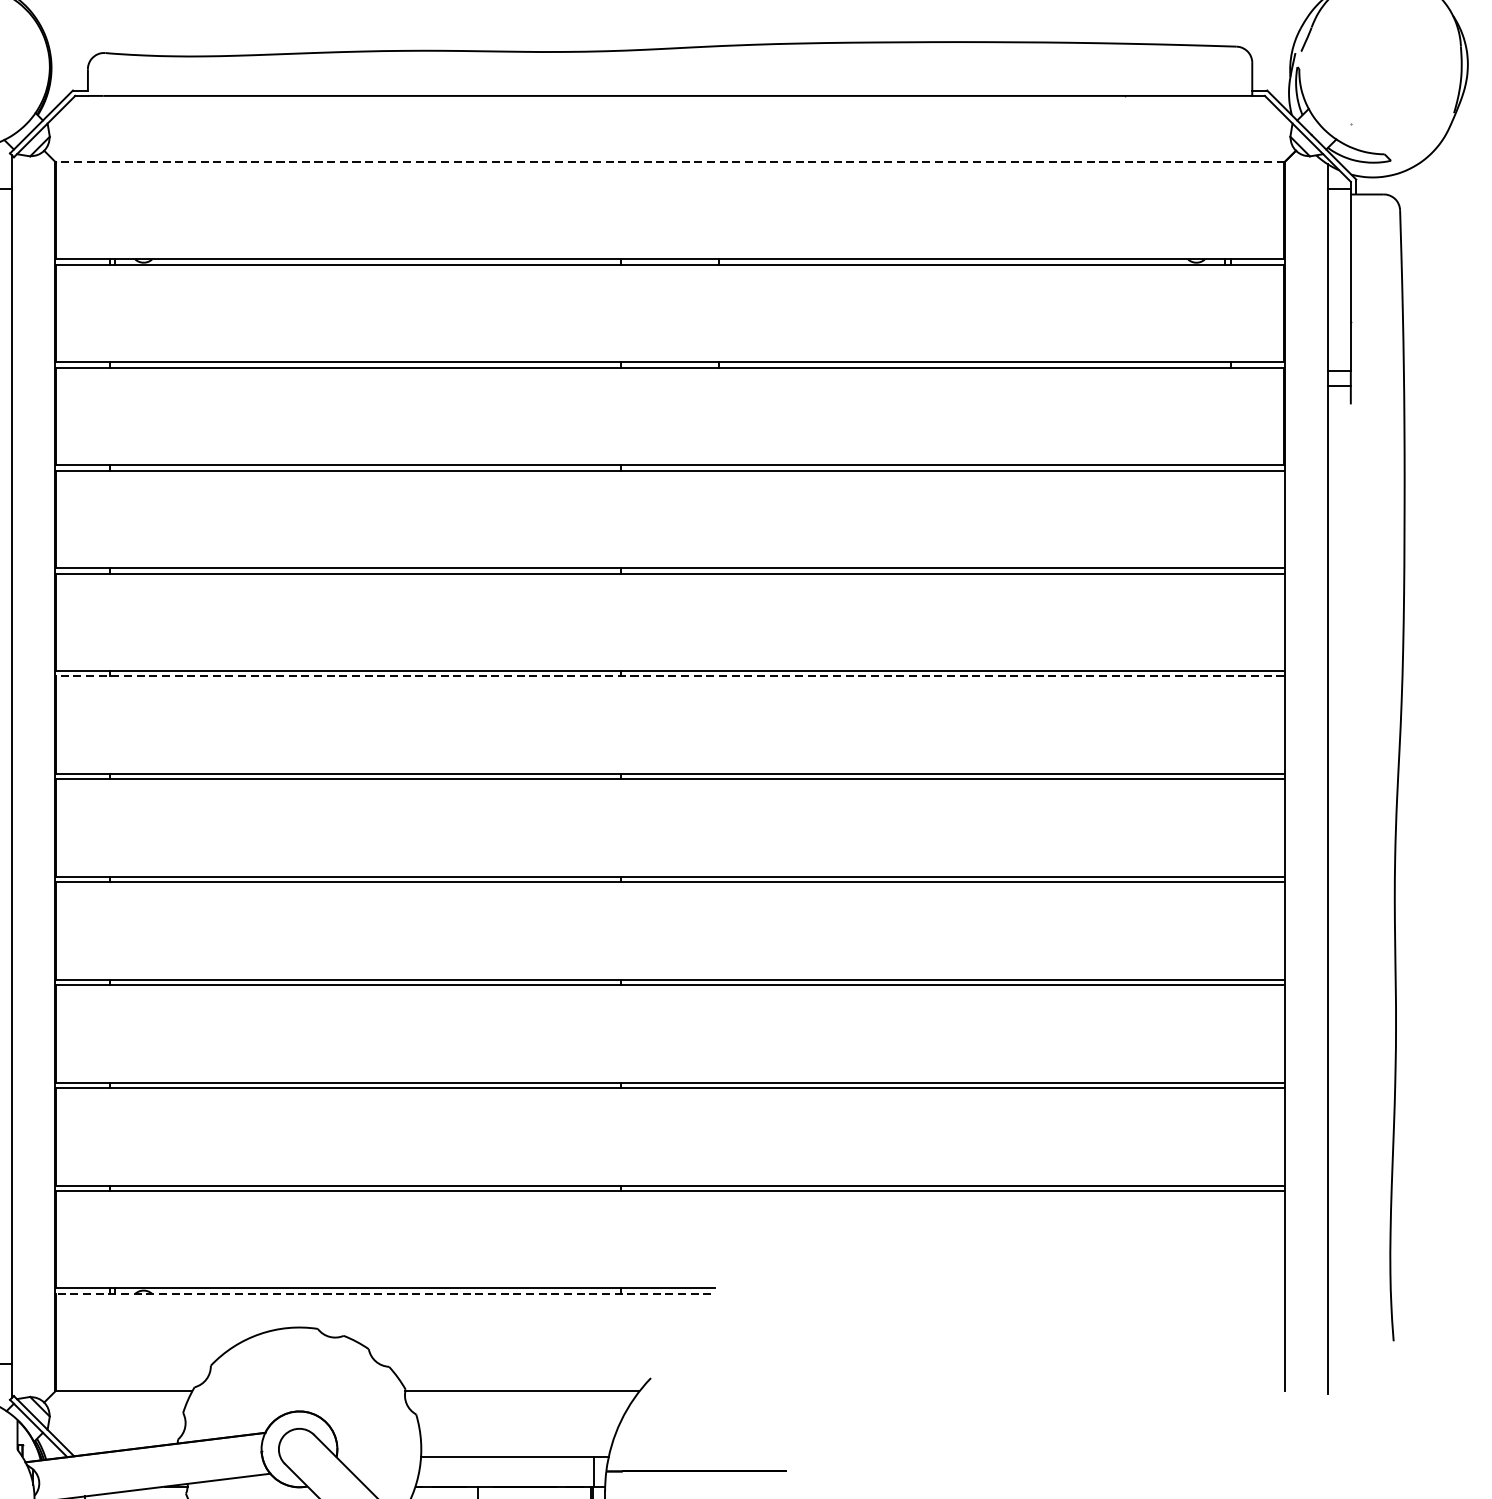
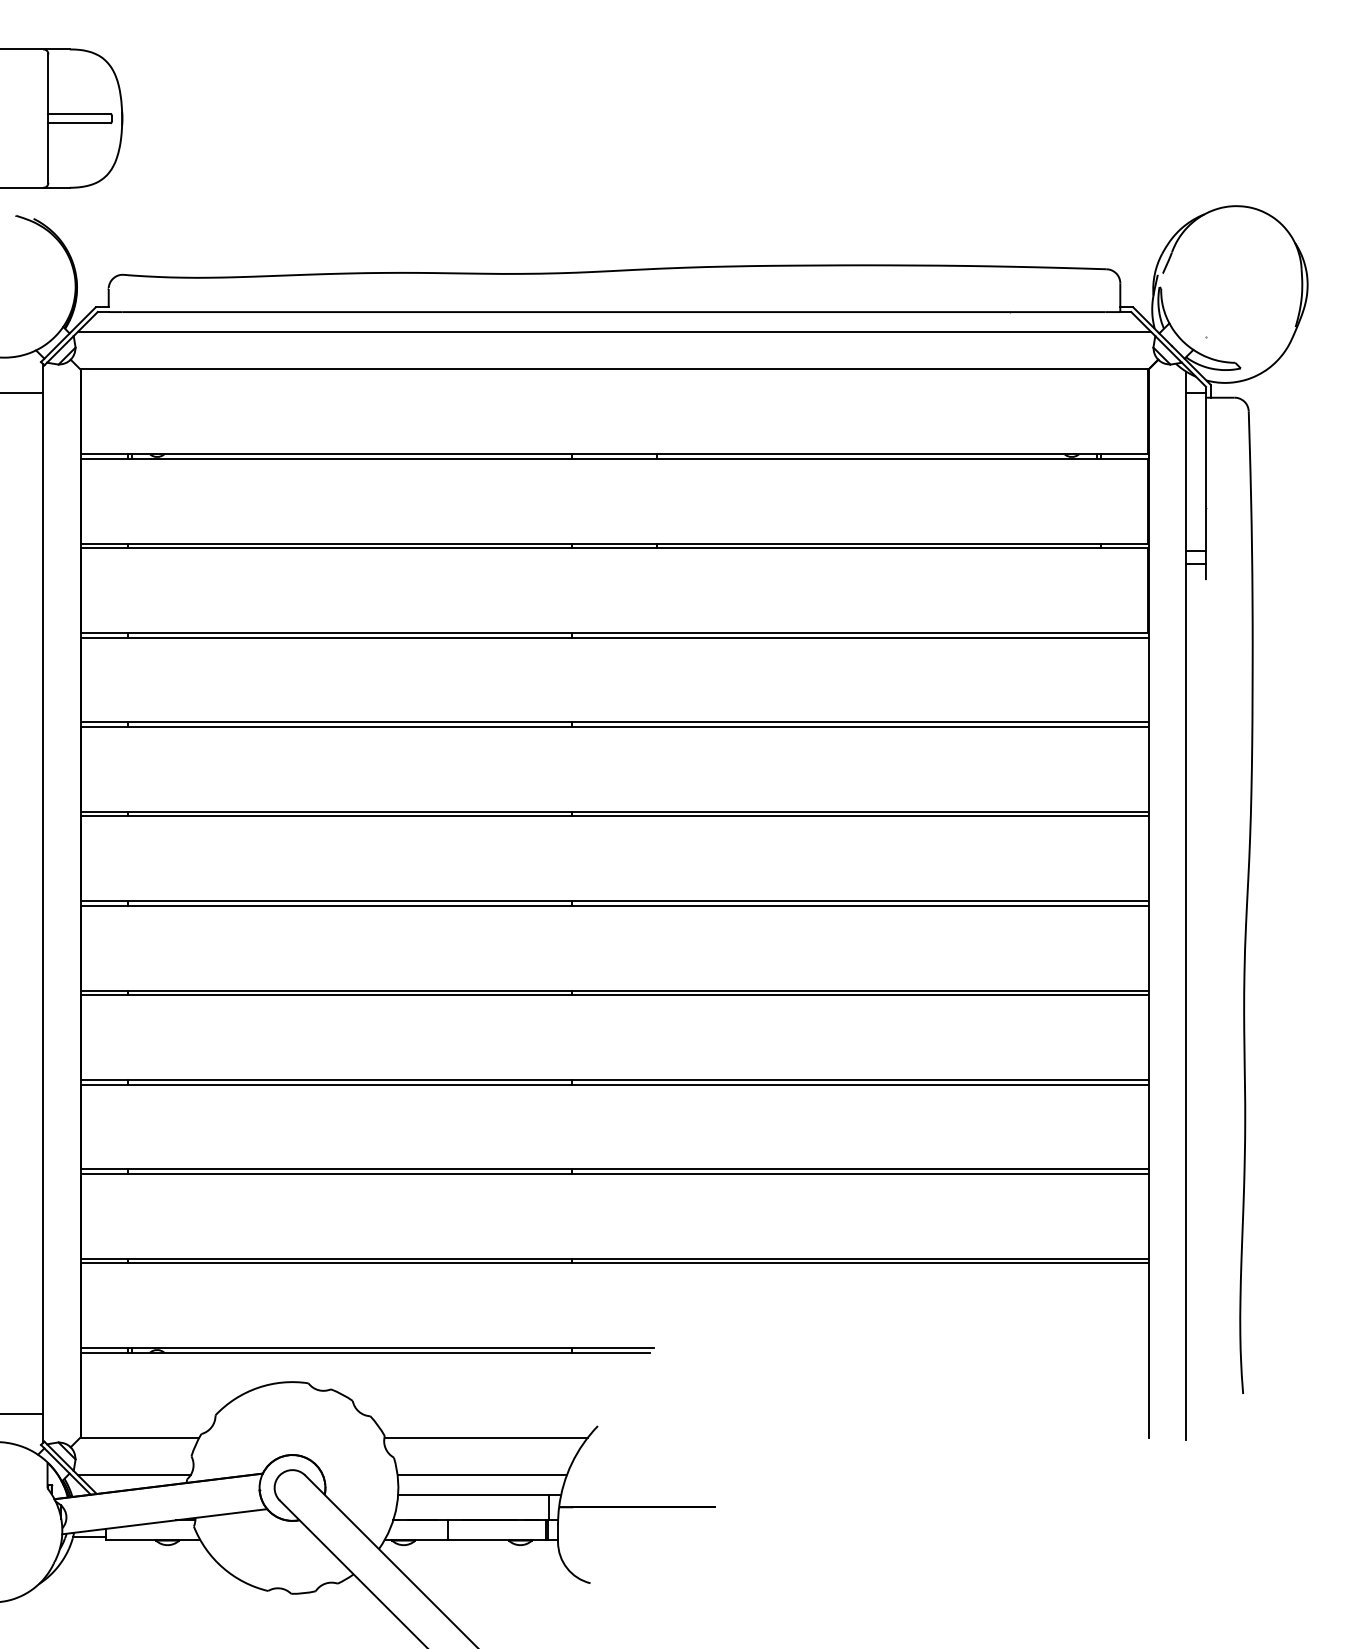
line: (670, 118) -> (614, 331), added
line: (670, 162) -> (614, 369), dashed -> solid
line: (670, 676) -> (614, 816), dashed -> solid
line: (383, 1293) -> (365, 1352), dashed -> solid
line: (116, 1435) -> (133, 1475), added
line: (516, 1435) -> (481, 1475), added

